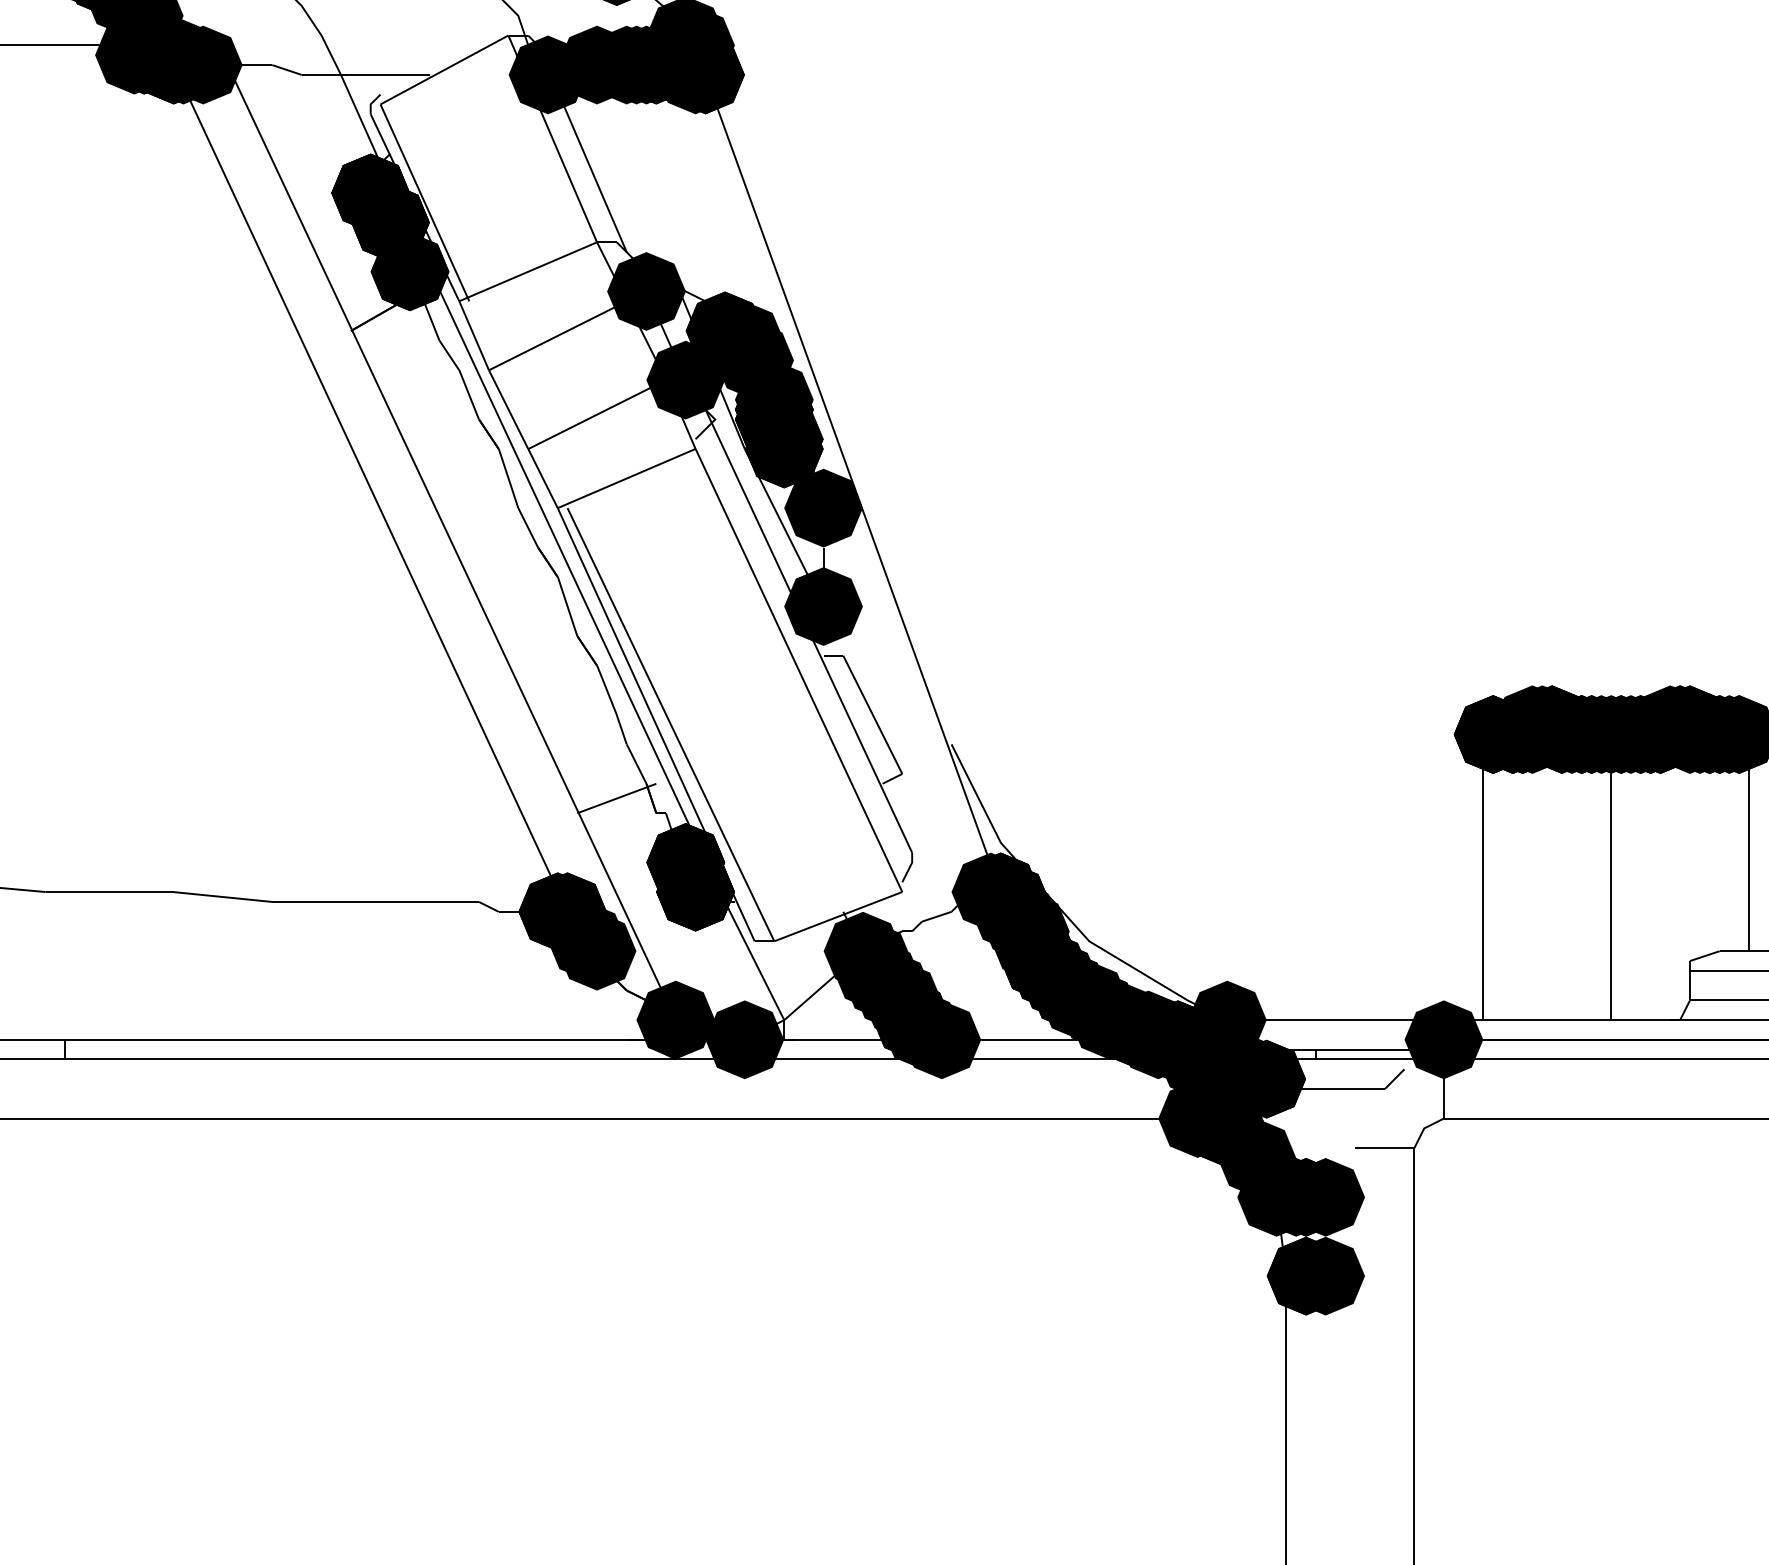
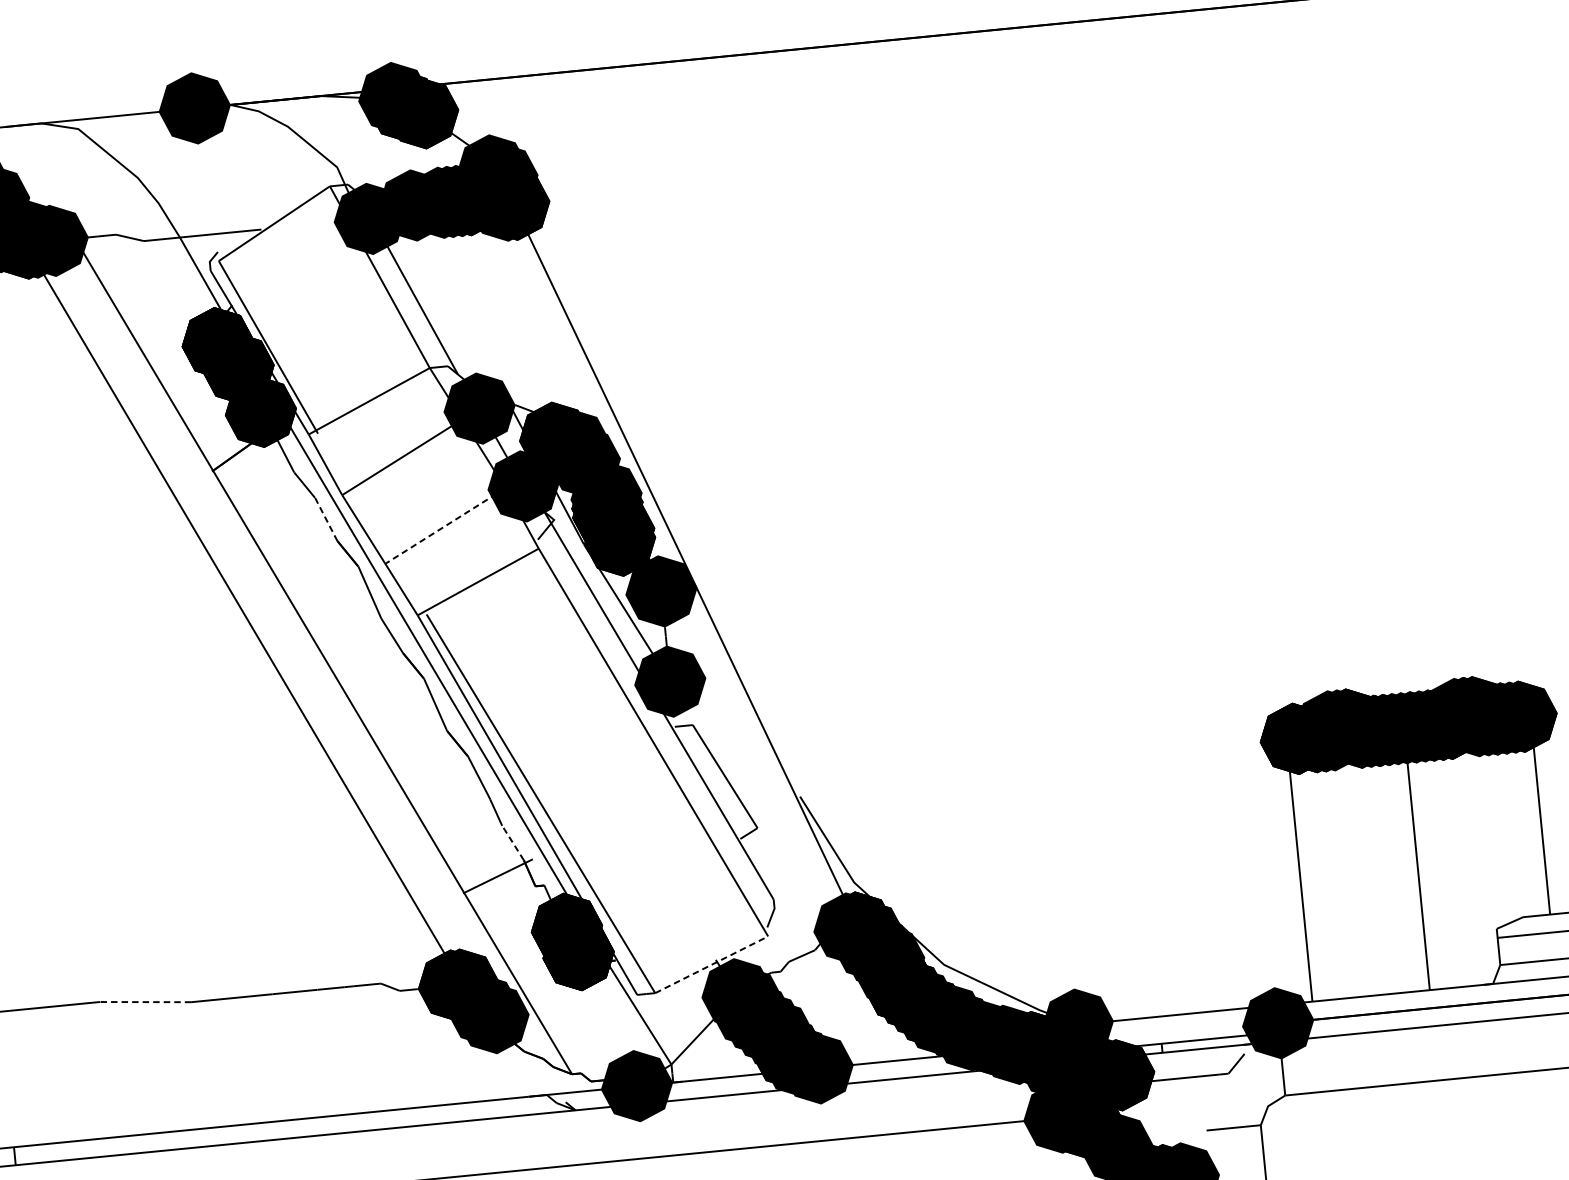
line: (469, 394) -> (326, 519), solid -> dashed
line: (596, 414) -> (444, 525), solid -> dashed
line: (636, 764) -> (512, 843), solid -> dashed
line: (222, 896) -> (145, 1001), solid -> dashed
line: (838, 916) -> (711, 964), solid -> dashed
fill: (675, 1019) -> (571, 1073), removed

